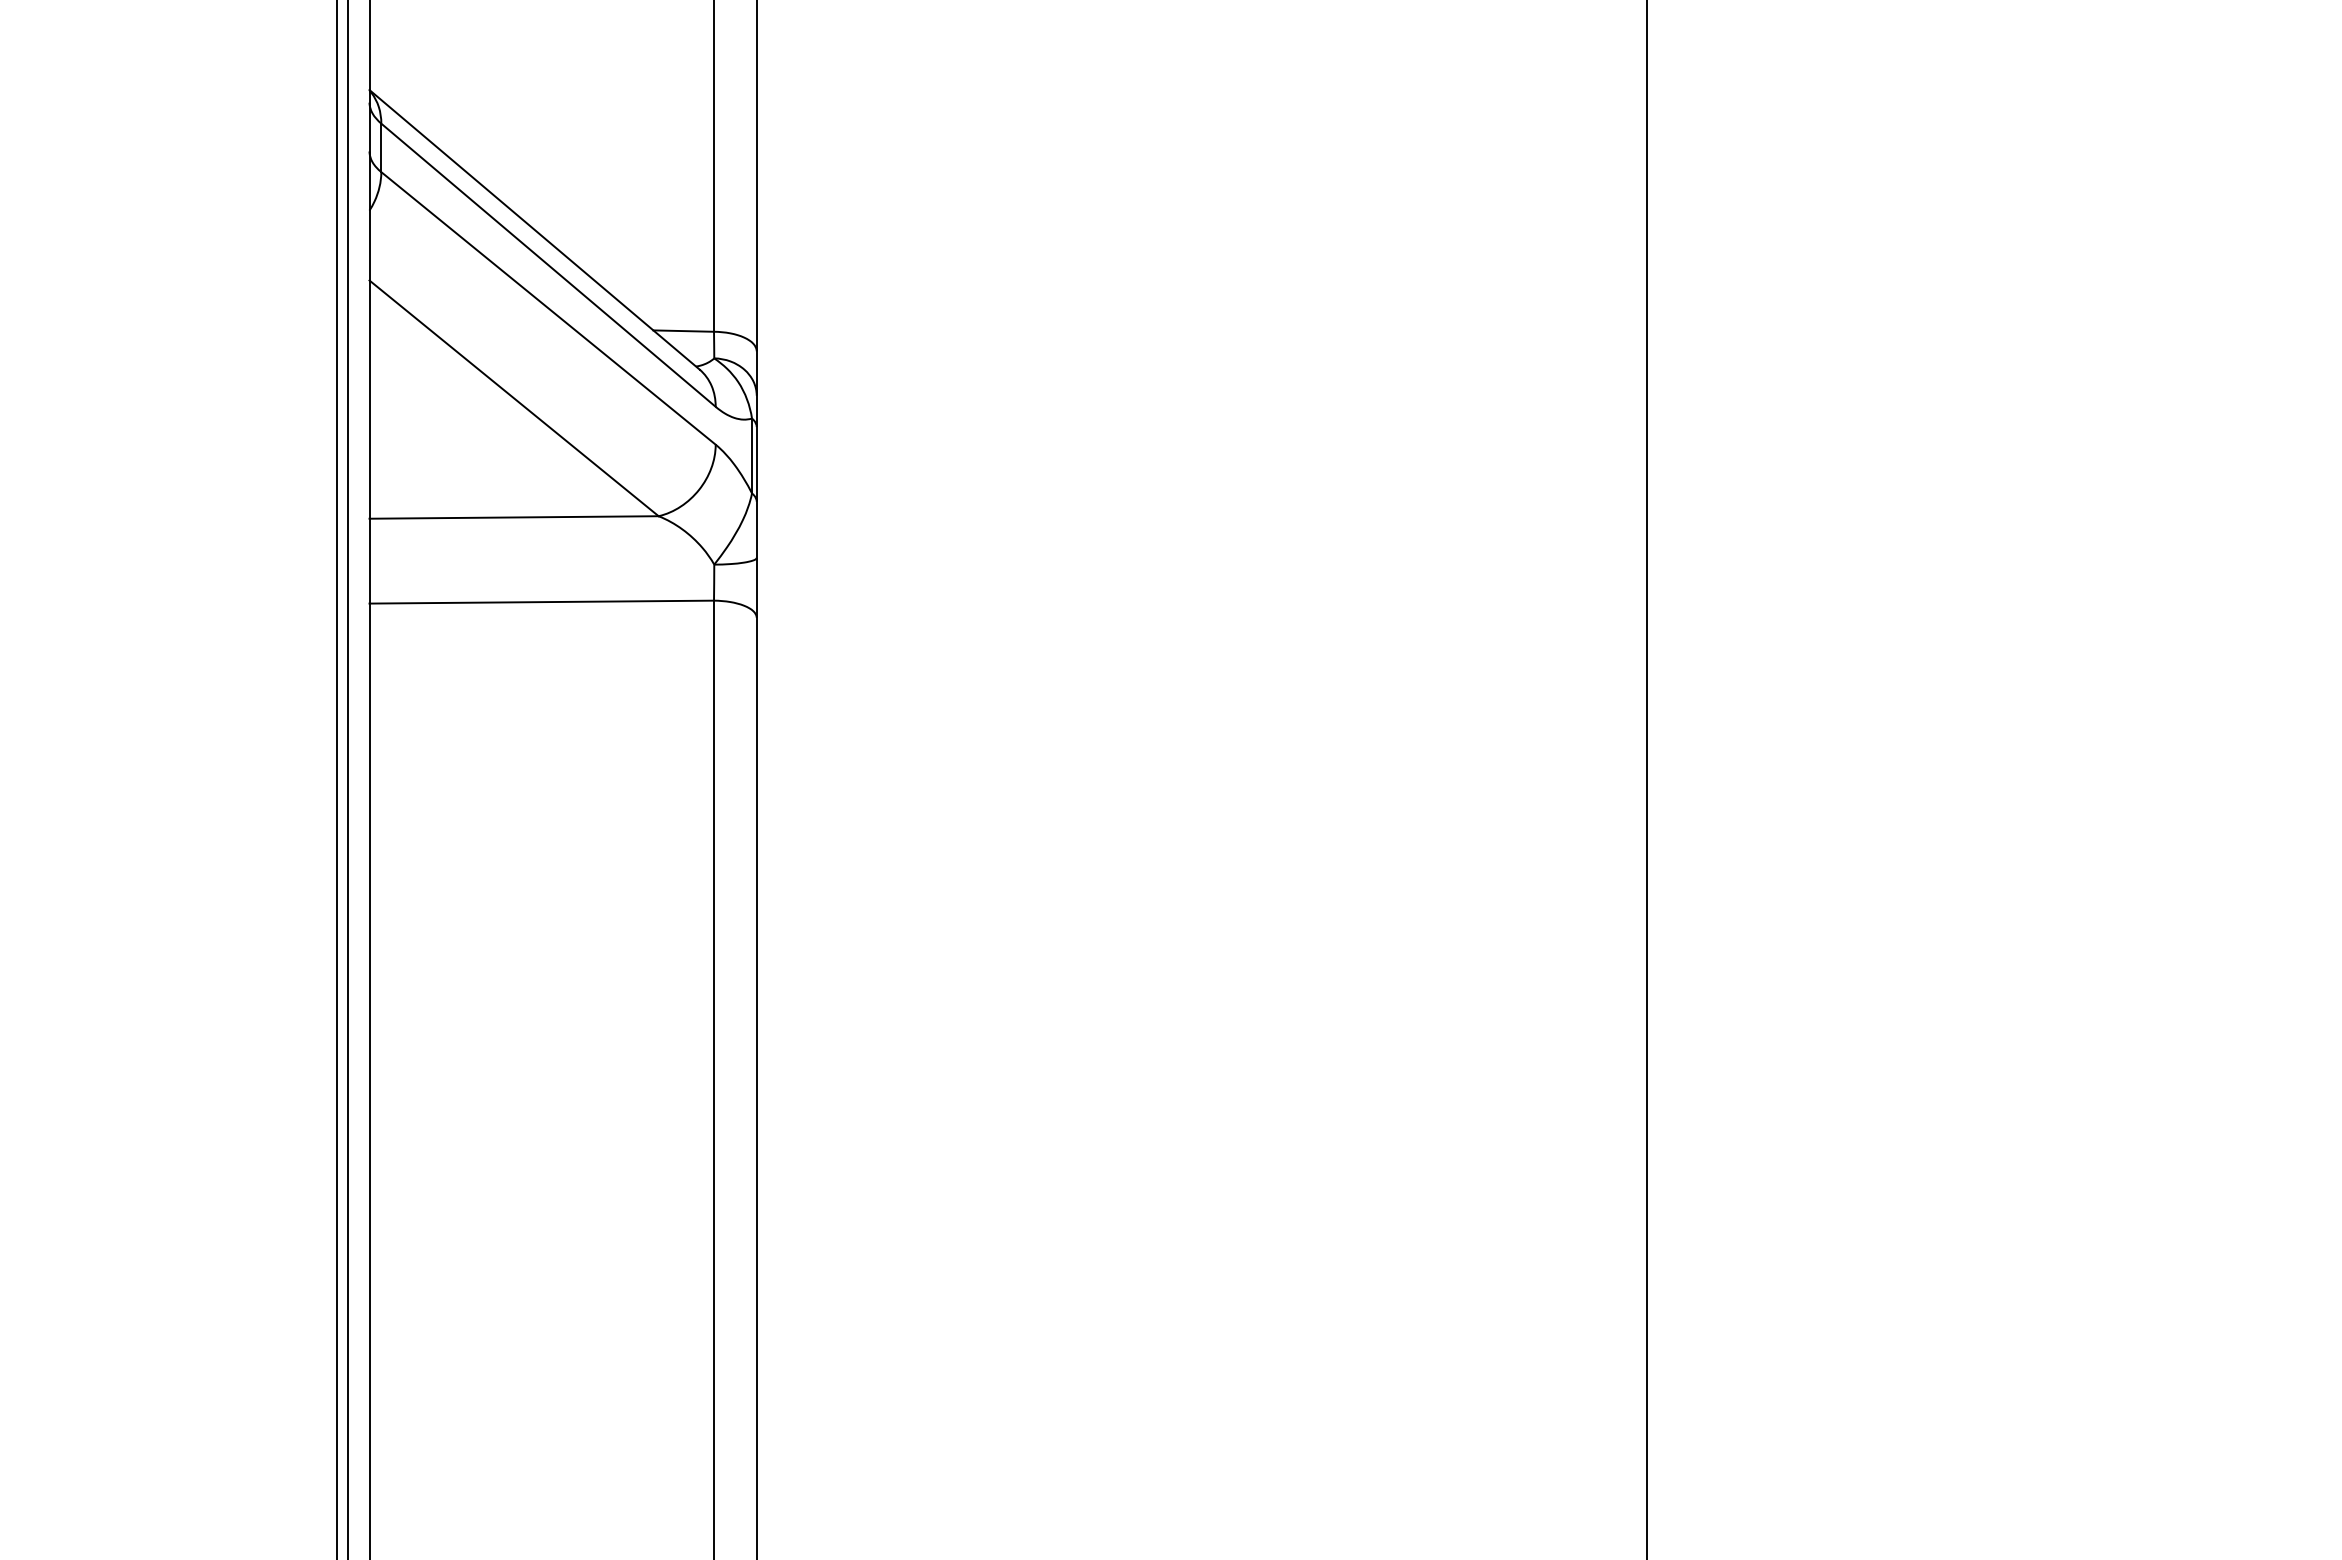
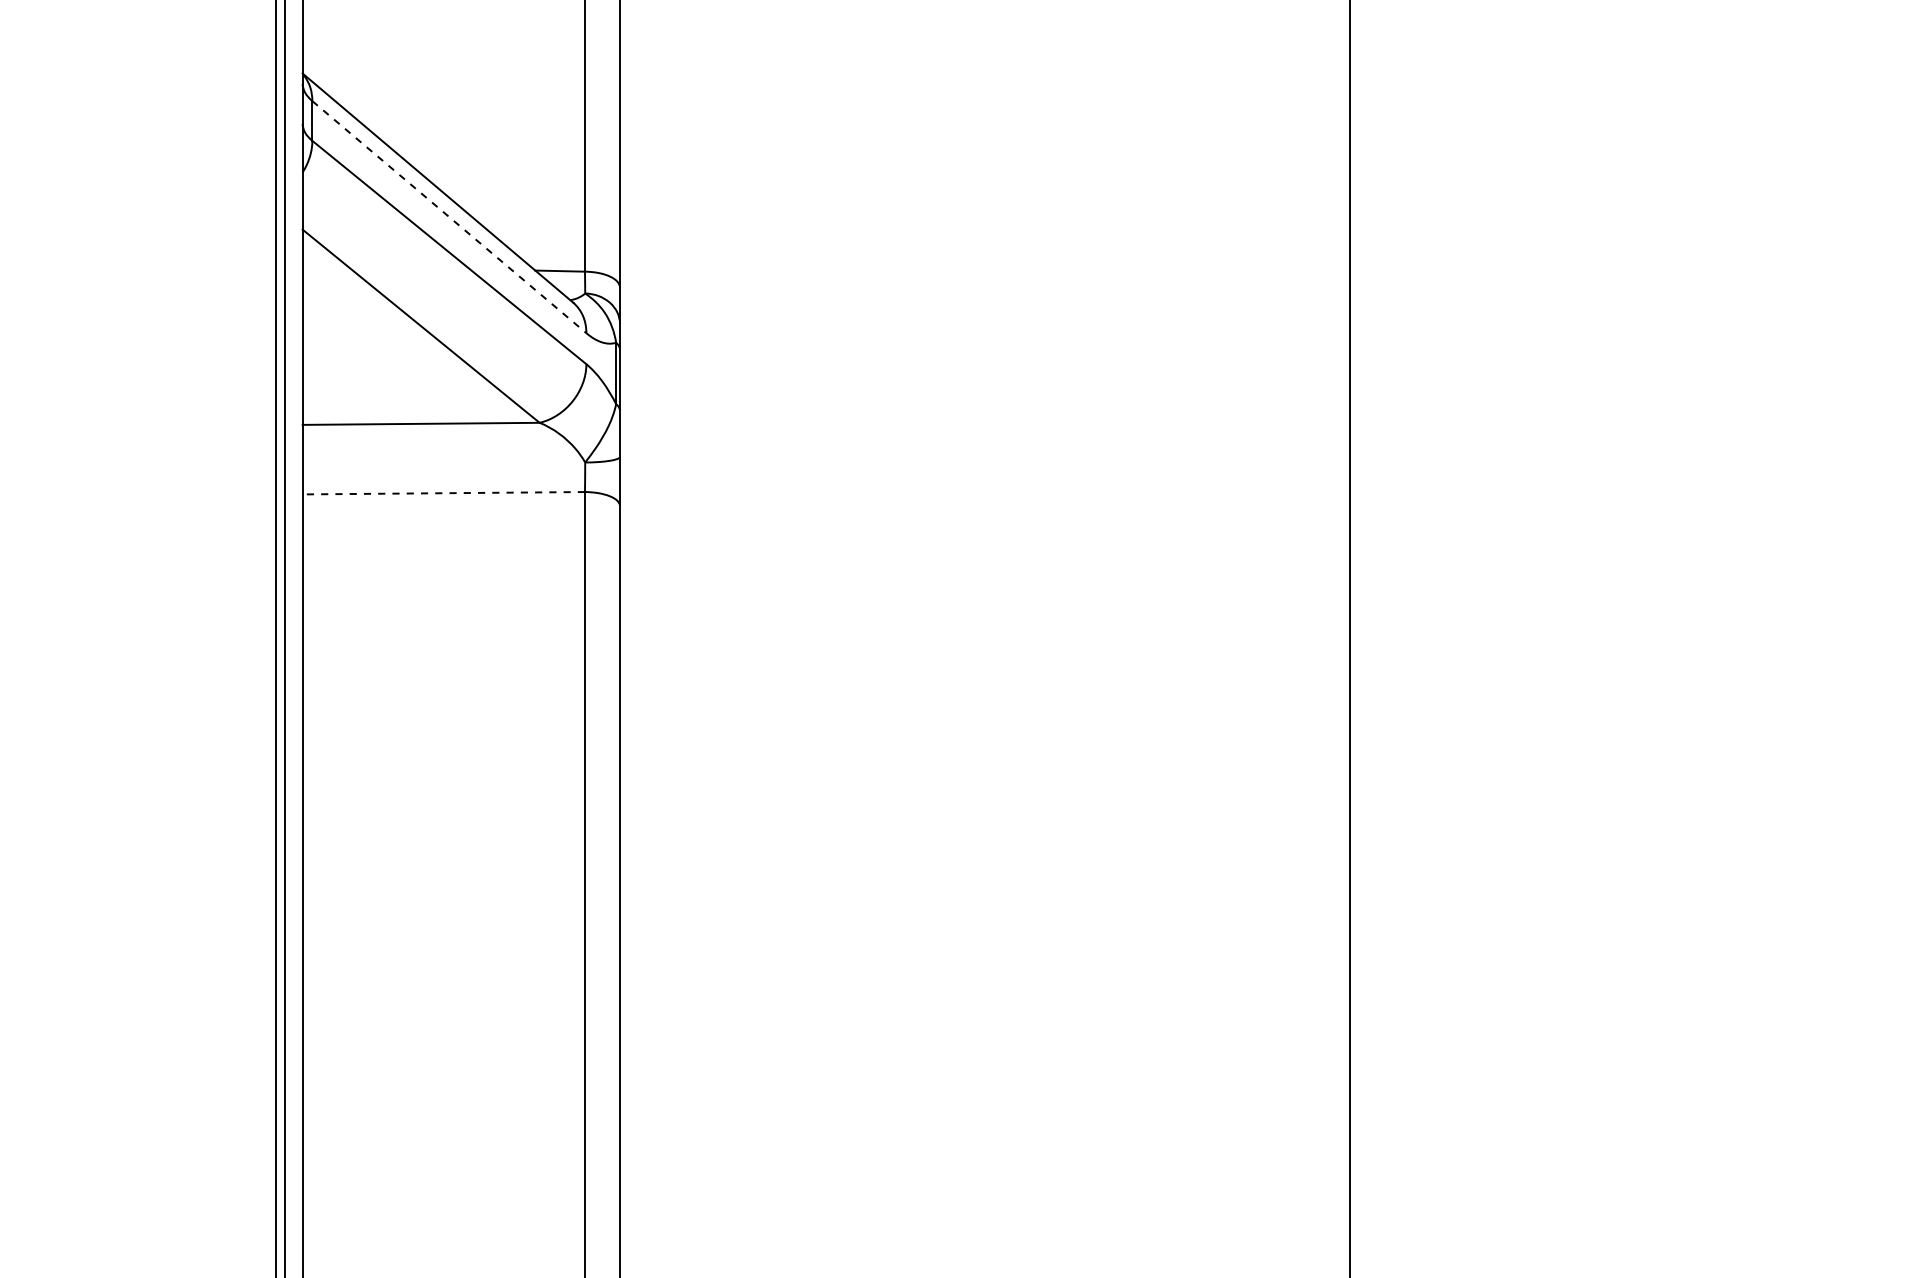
line: (548, 265) -> (449, 217), solid -> dashed
line: (541, 602) -> (443, 493), solid -> dashed

